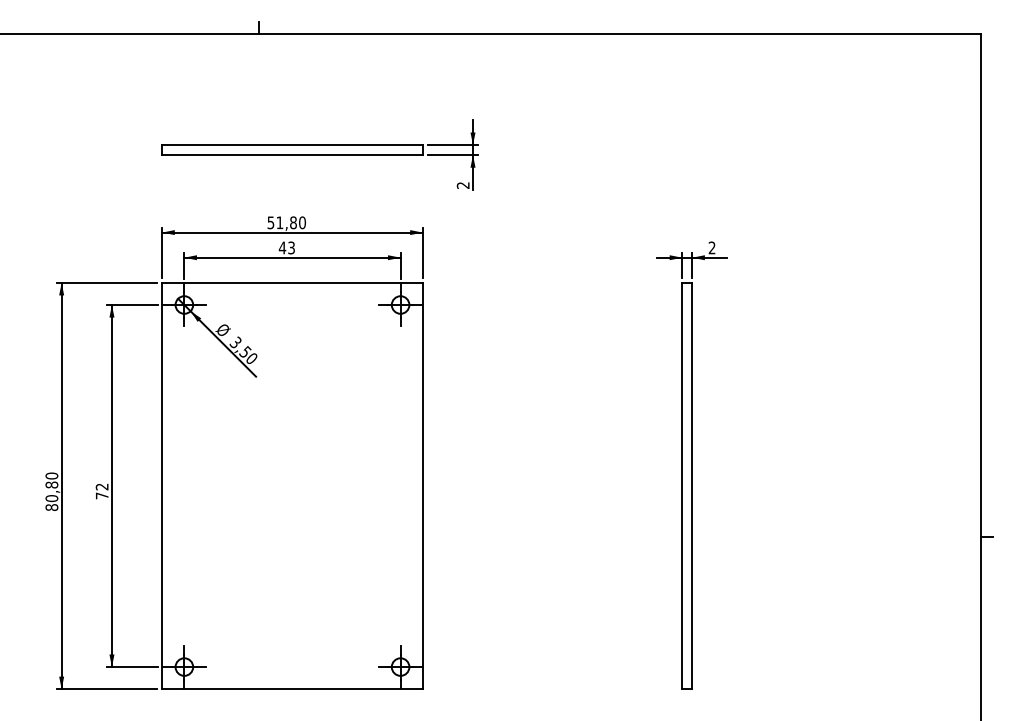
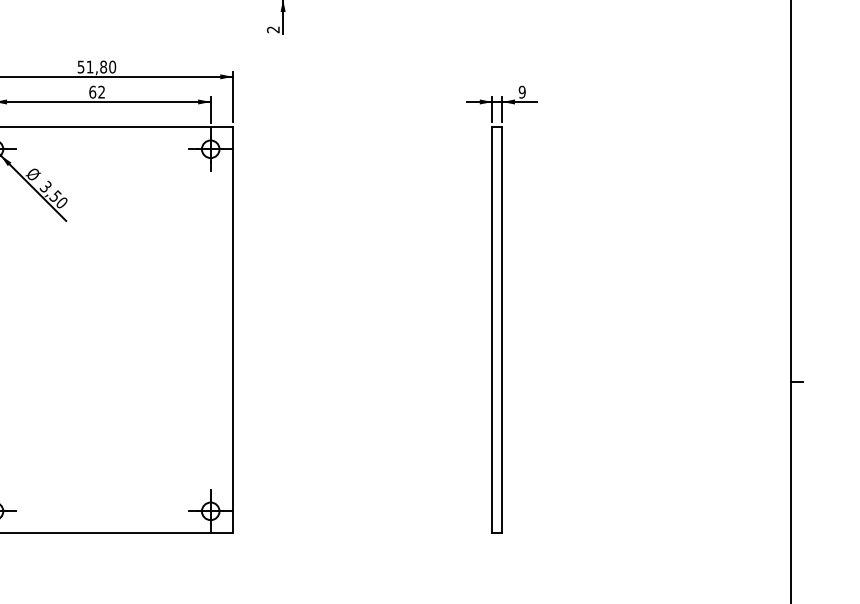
text: (286, 247) -> (96, 91), 43 -> 62
text: (711, 247) -> (521, 91), 2 -> 9

